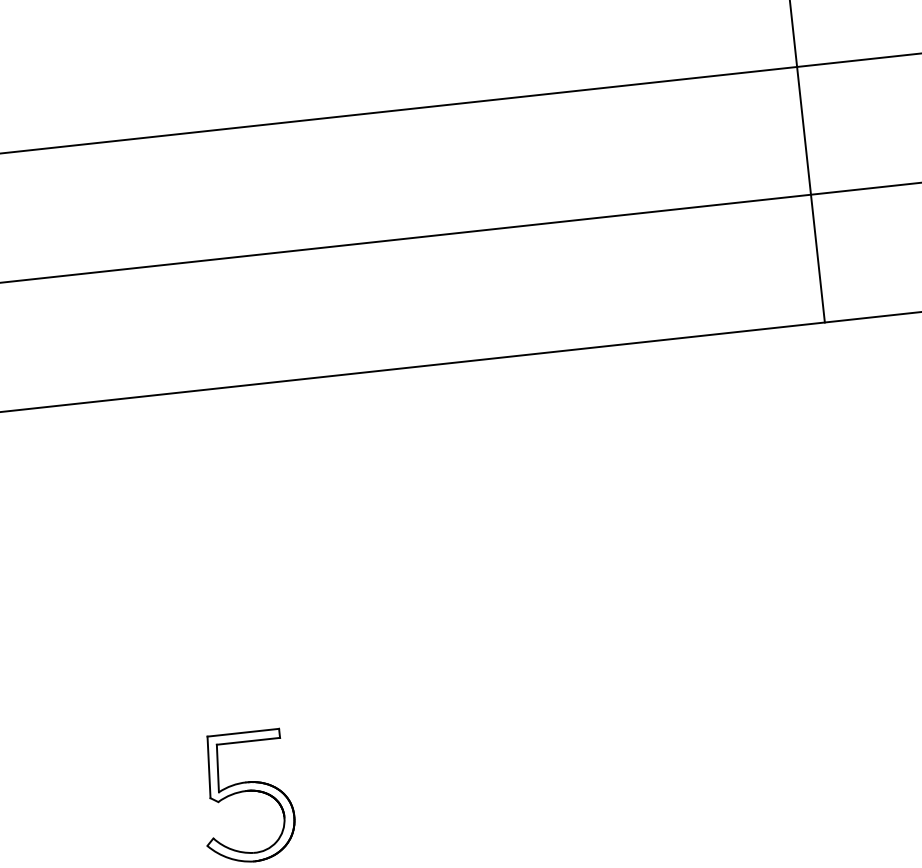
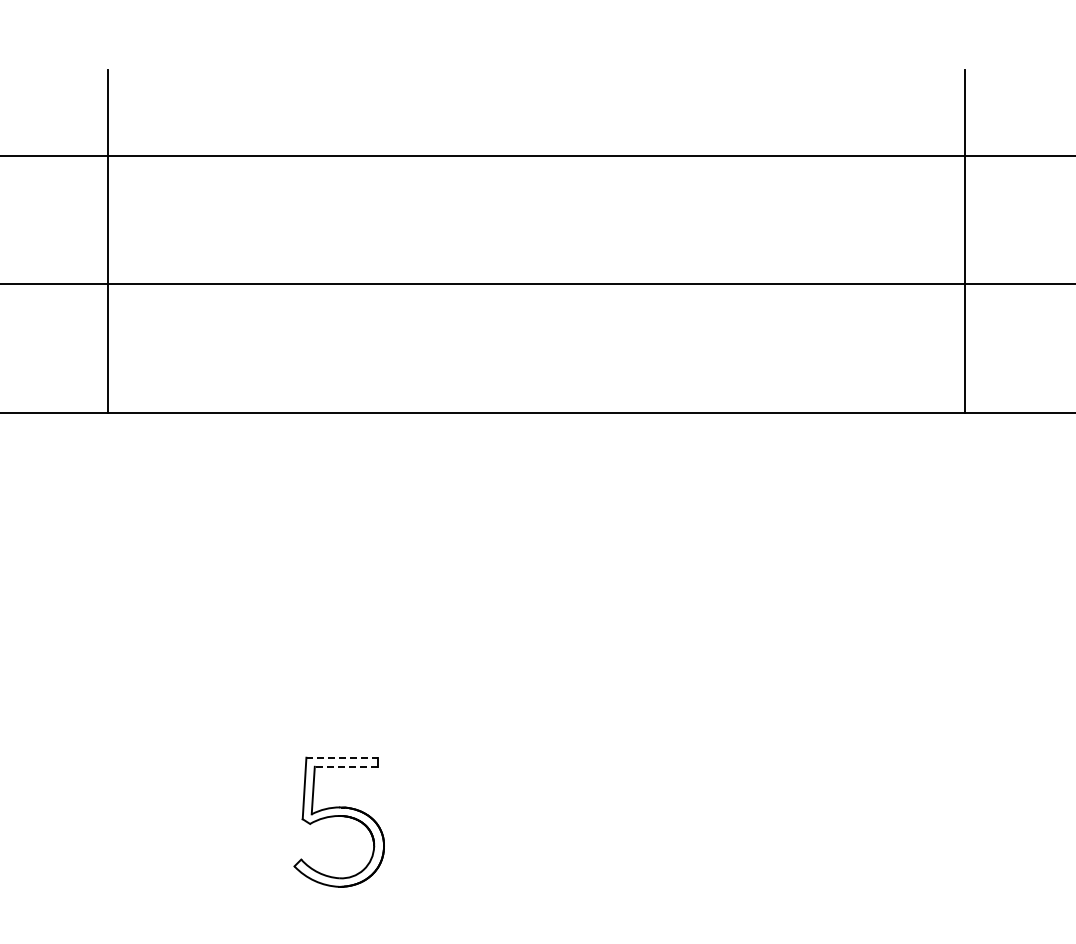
line: (243, 732) -> (342, 757), solid -> dashed
line: (248, 741) -> (346, 766), solid -> dashed

